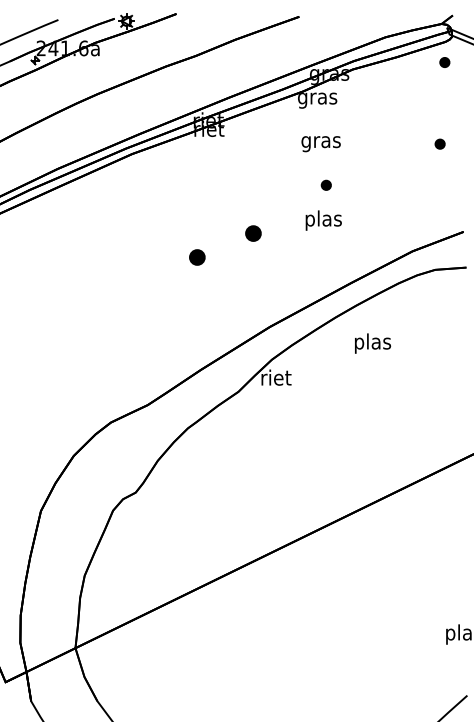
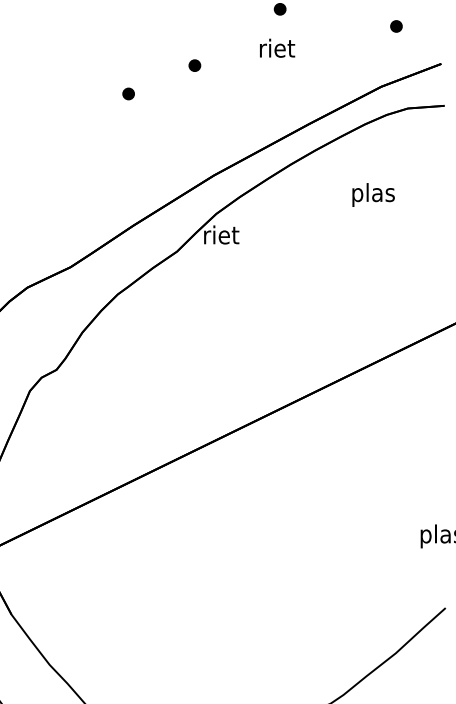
part: (425, 199) -> (396, 25), added
text: (323, 220) -> (276, 50), plas -> riet
part: (253, 232) -> (194, 64), size x0.62
part: (196, 257) -> (127, 93), size x0.62
text: (373, 343) -> (374, 194), moved

